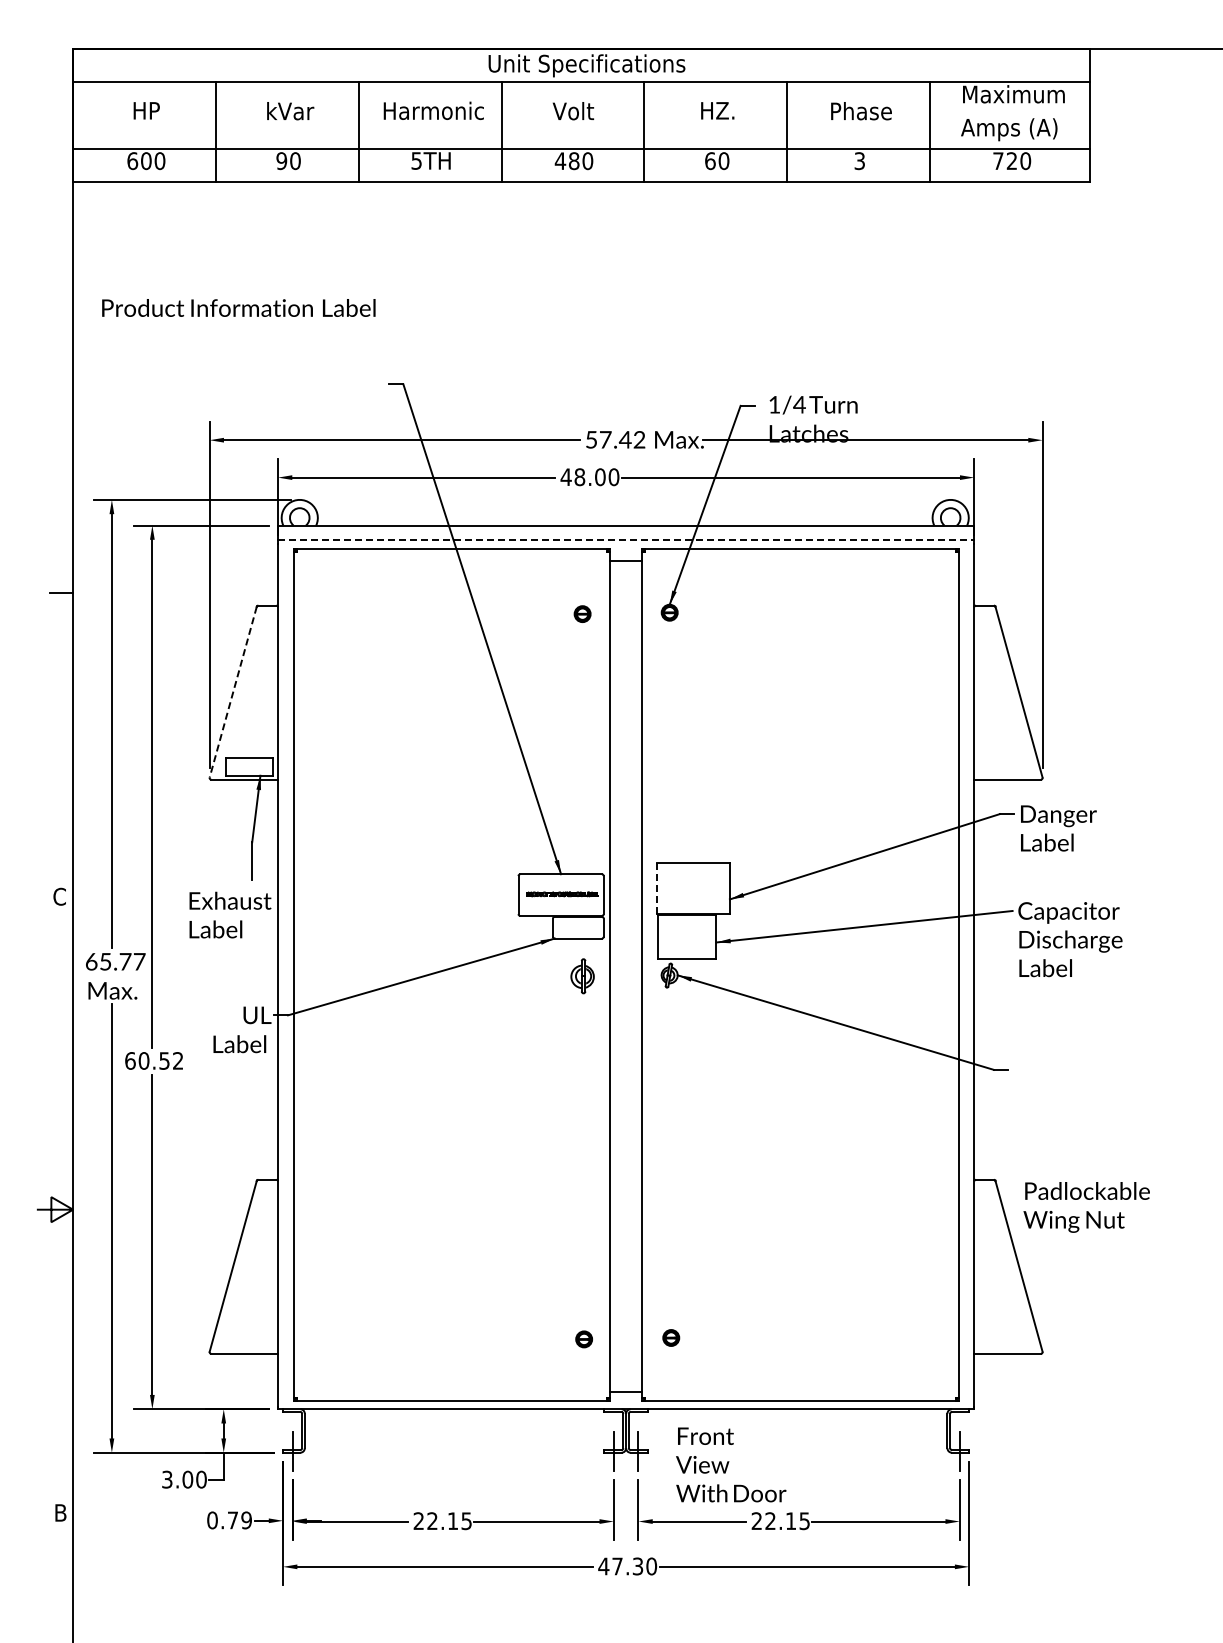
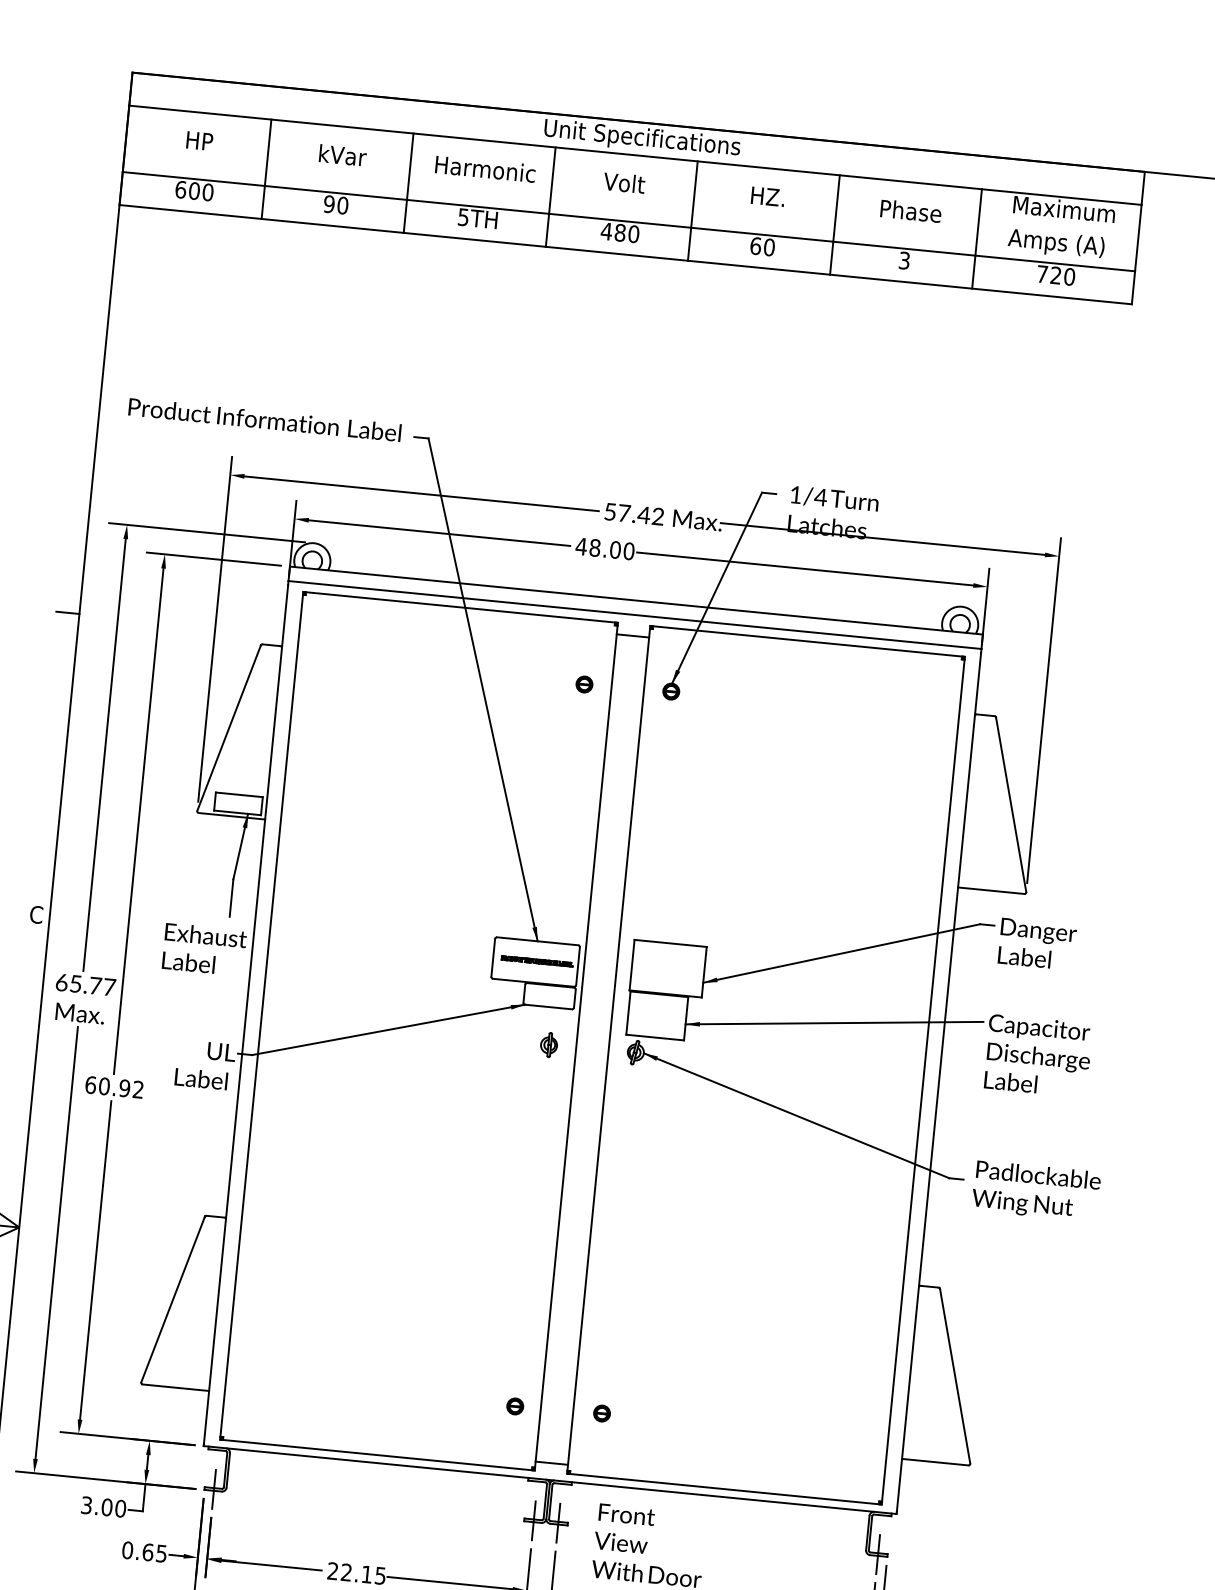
text: (238, 307) -> (264, 419), moved
line: (626, 540) -> (635, 615), dashed -> solid
line: (233, 692) -> (229, 728), dashed -> solid
line: (657, 888) -> (632, 964), dashed -> solid
part: (582, 976) -> (548, 1045), size x0.71
text: (164, 1060) -> (124, 1087), 60.52 -> 60.92
text: (1086, 1207) -> (1036, 1191), moved
text: (239, 1520) -> (154, 1553), 0.79 -> 0.65

